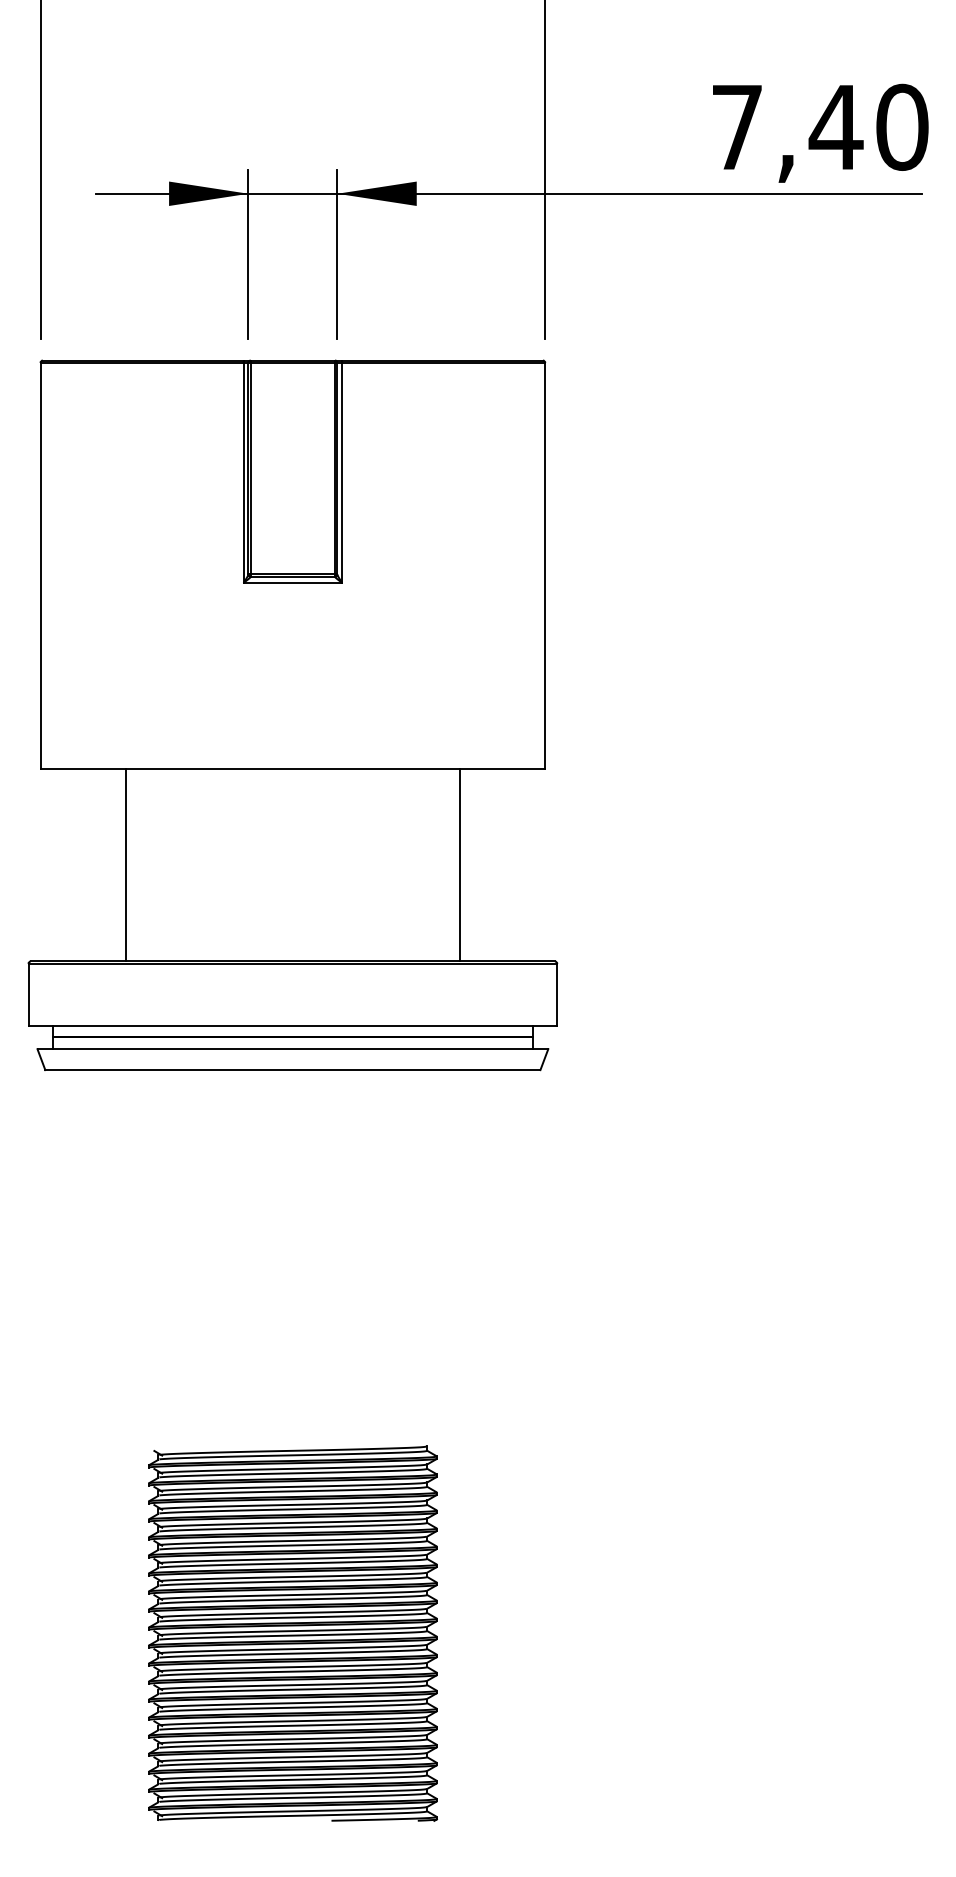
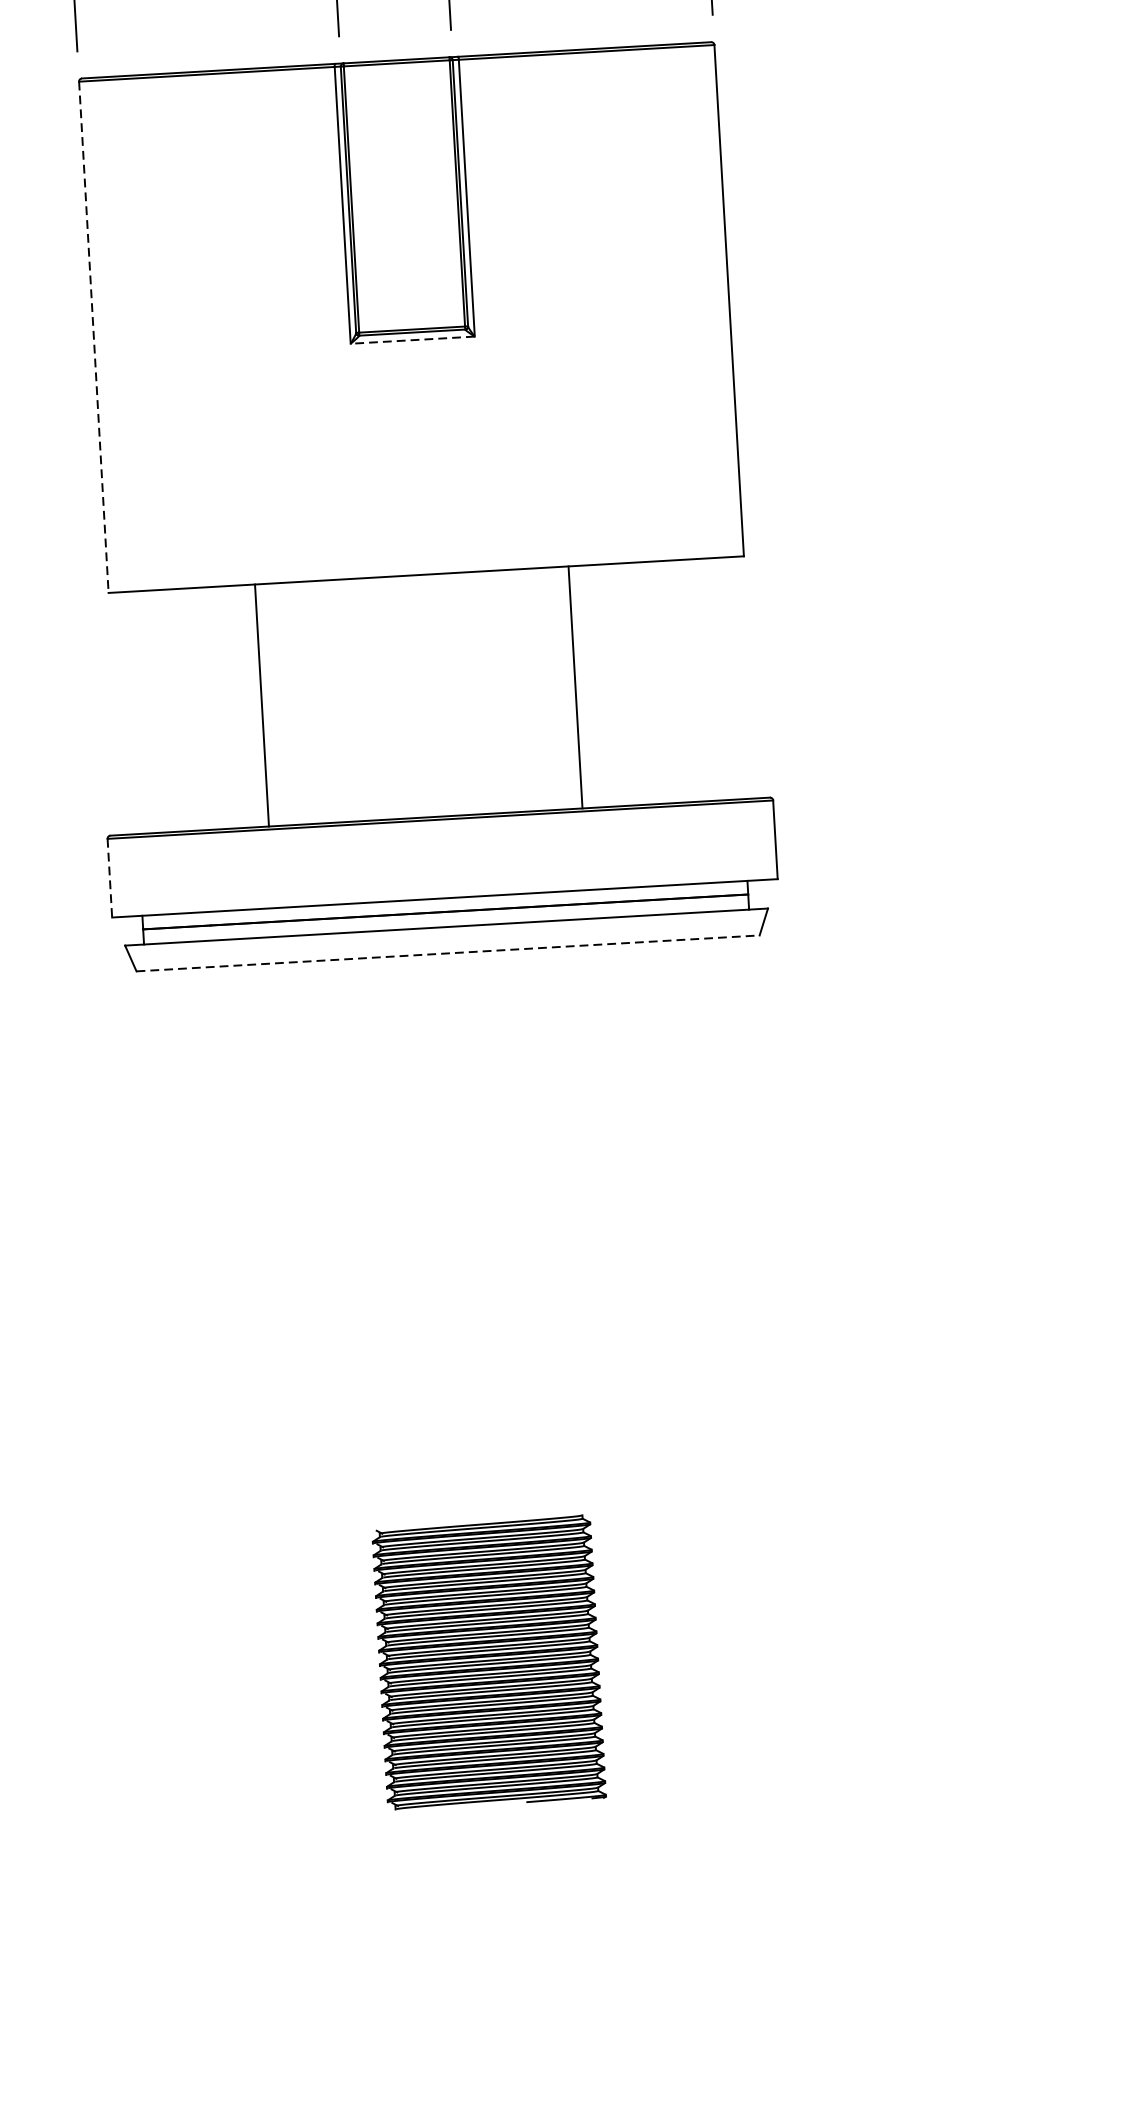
line: (40, 566) -> (93, 337), solid -> dashed
line: (292, 582) -> (412, 339), solid -> dashed
line: (125, 865) -> (261, 705), moved
line: (459, 865) -> (574, 687), moved
line: (28, 995) -> (109, 878), solid -> dashed
line: (292, 1070) -> (447, 953), solid -> dashed
part: (292, 1633) -> (488, 1662), size x0.6

